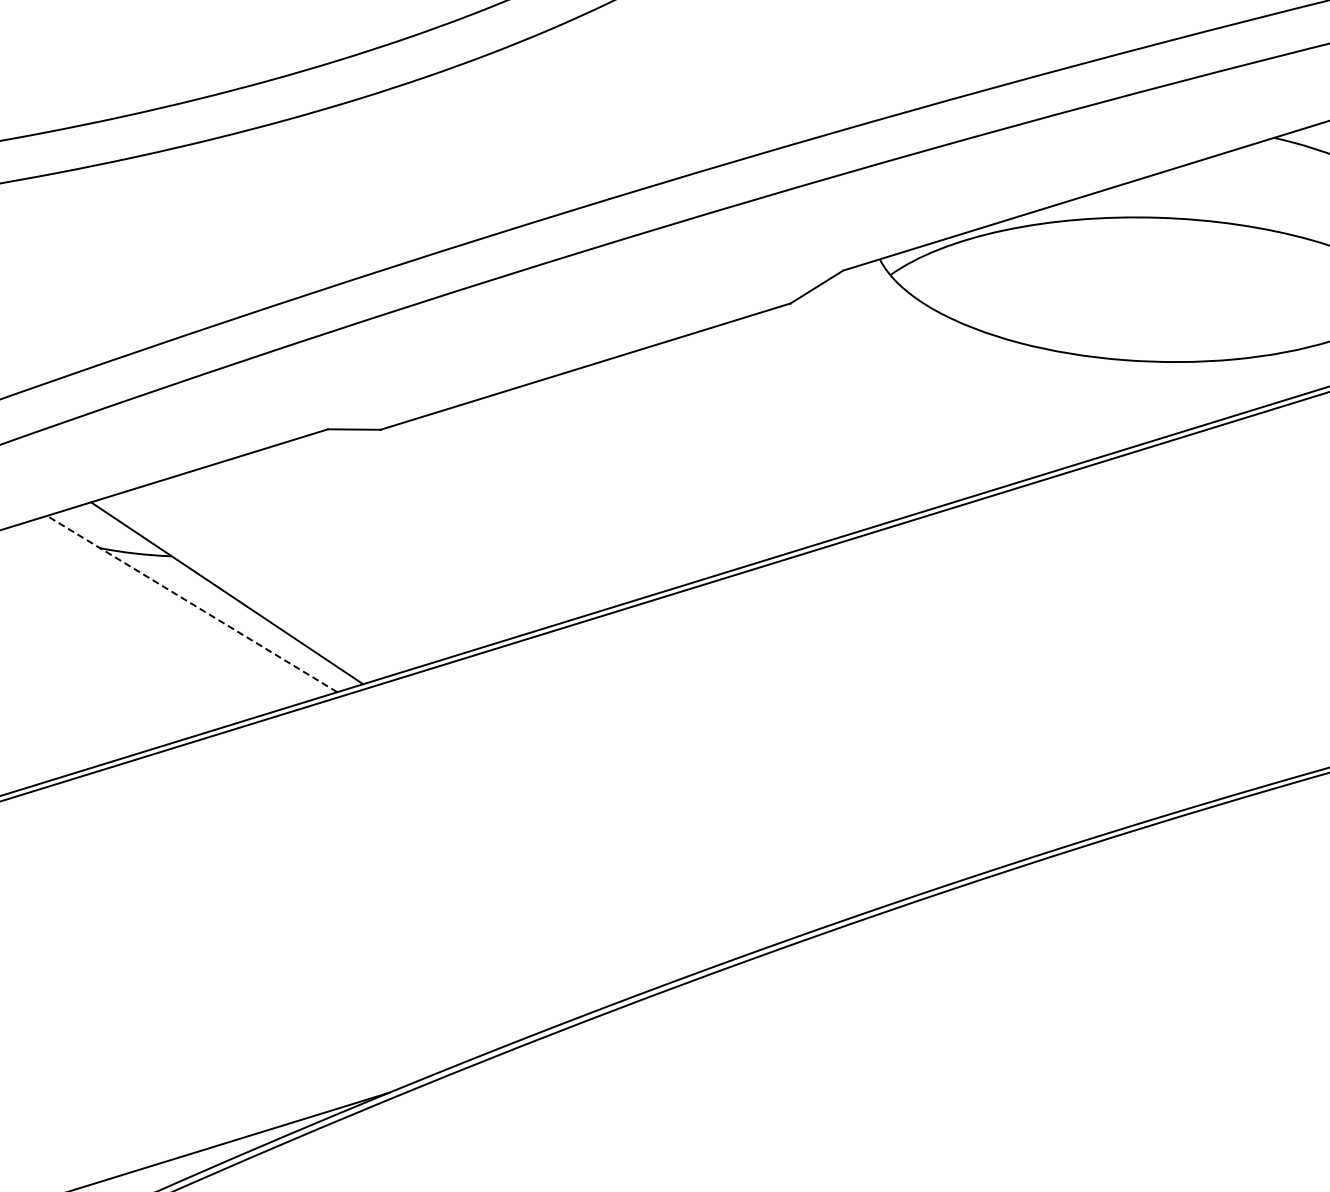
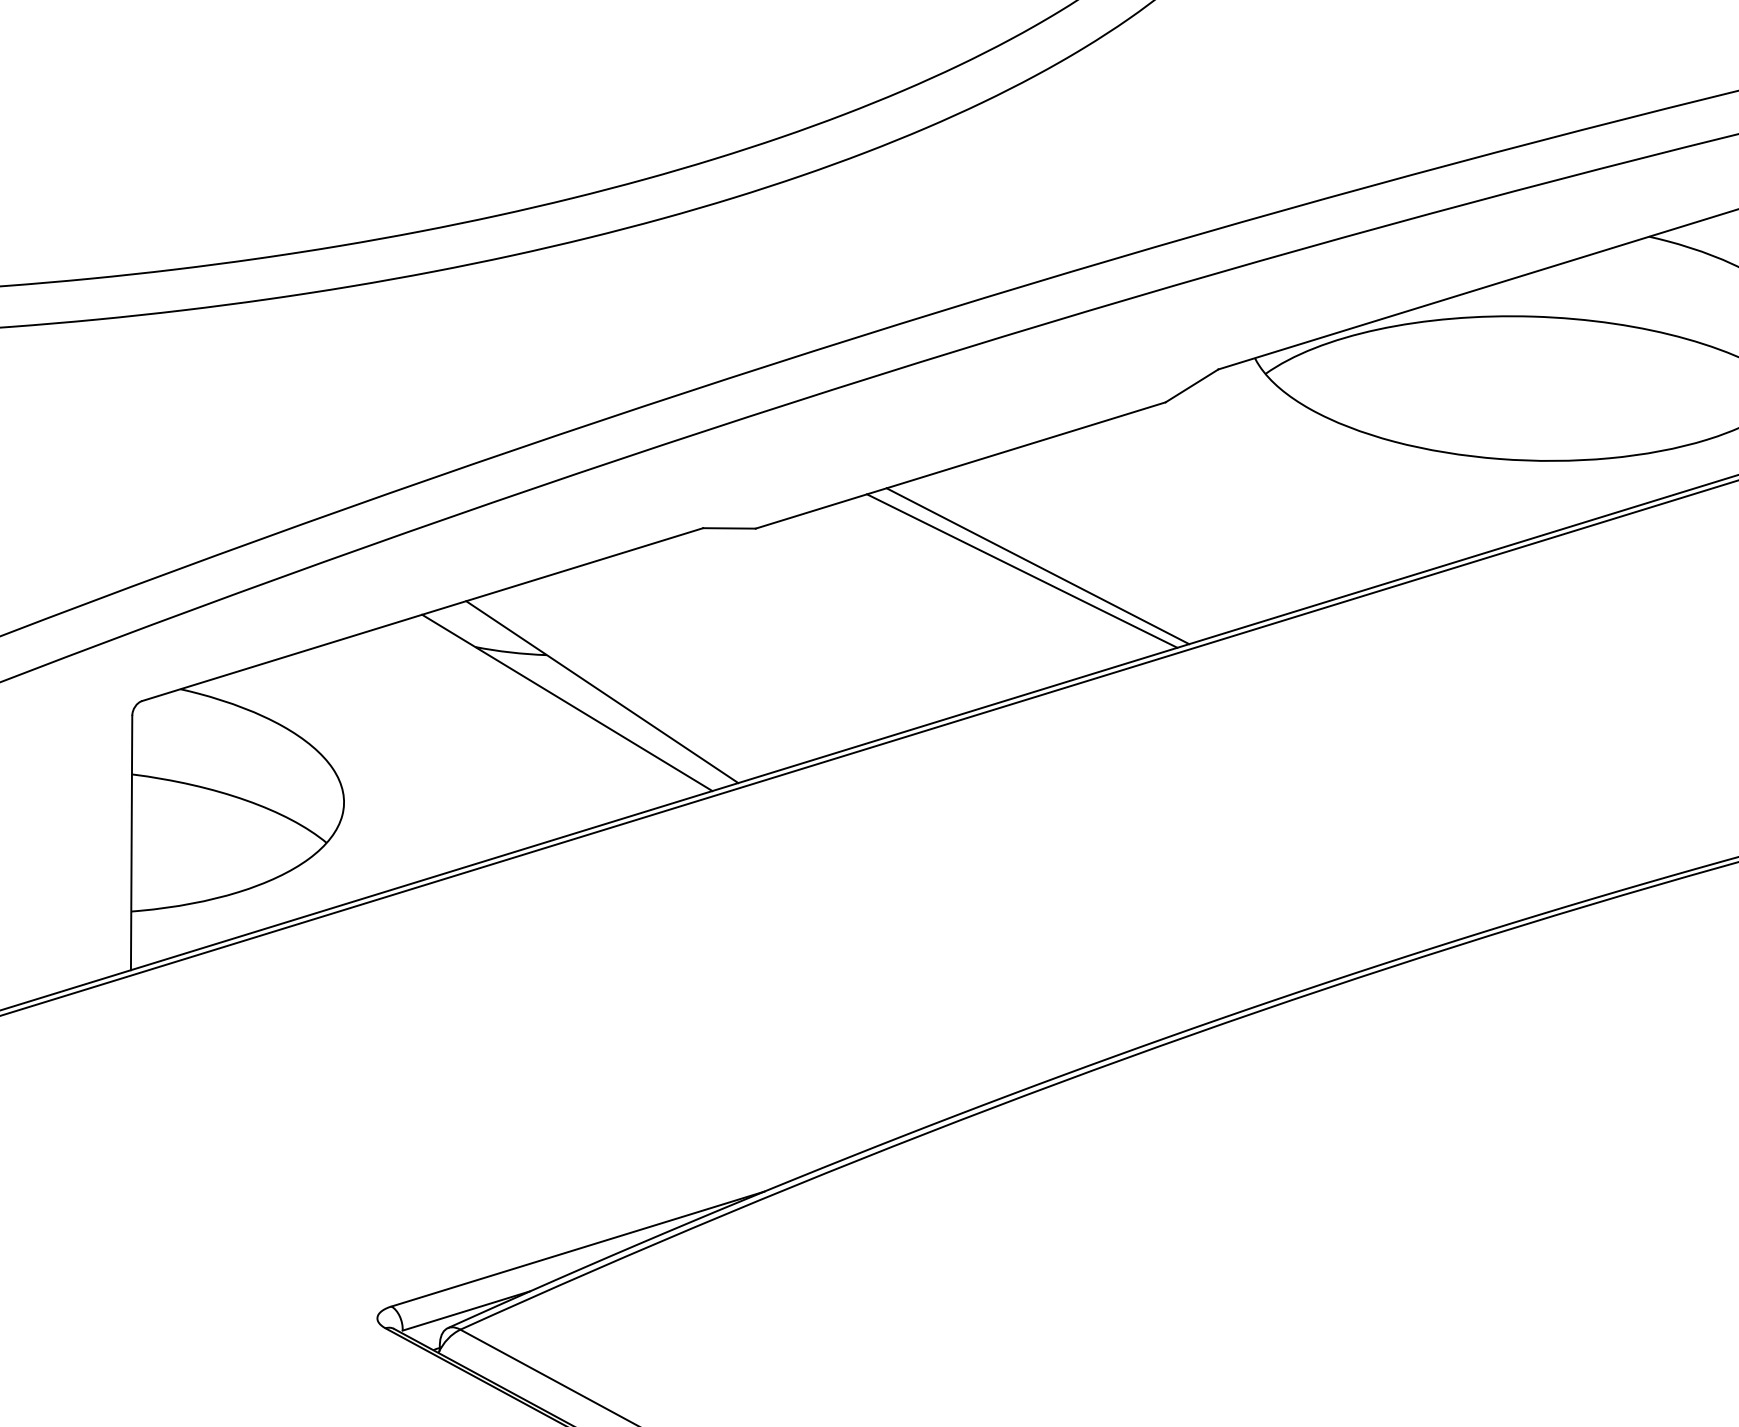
line: (662, 467) -> (1037, 566), added
line: (647, 471) -> (1022, 570), added
line: (192, 603) -> (567, 702), dashed -> solid

